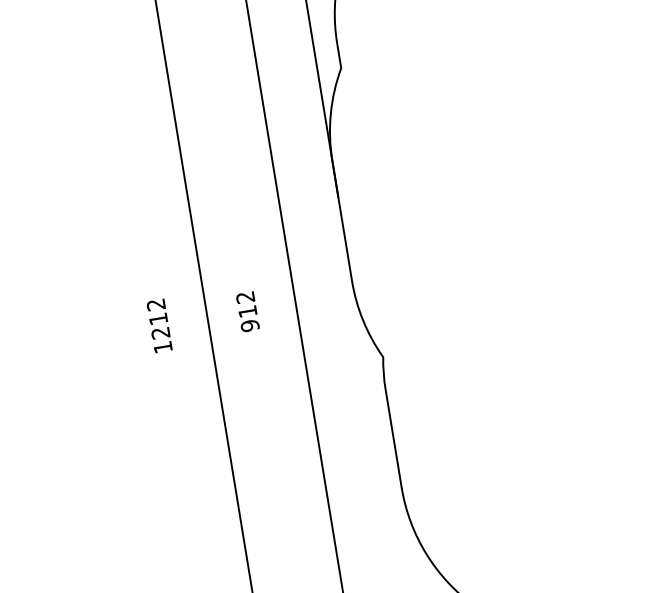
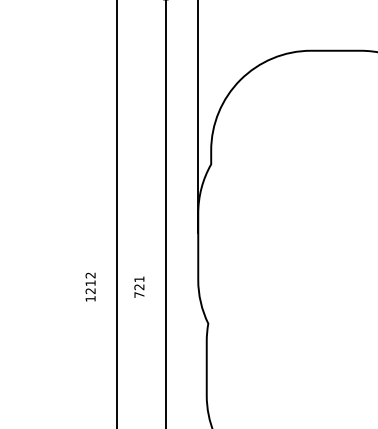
text: (248, 312) -> (139, 287), 912 -> 721

